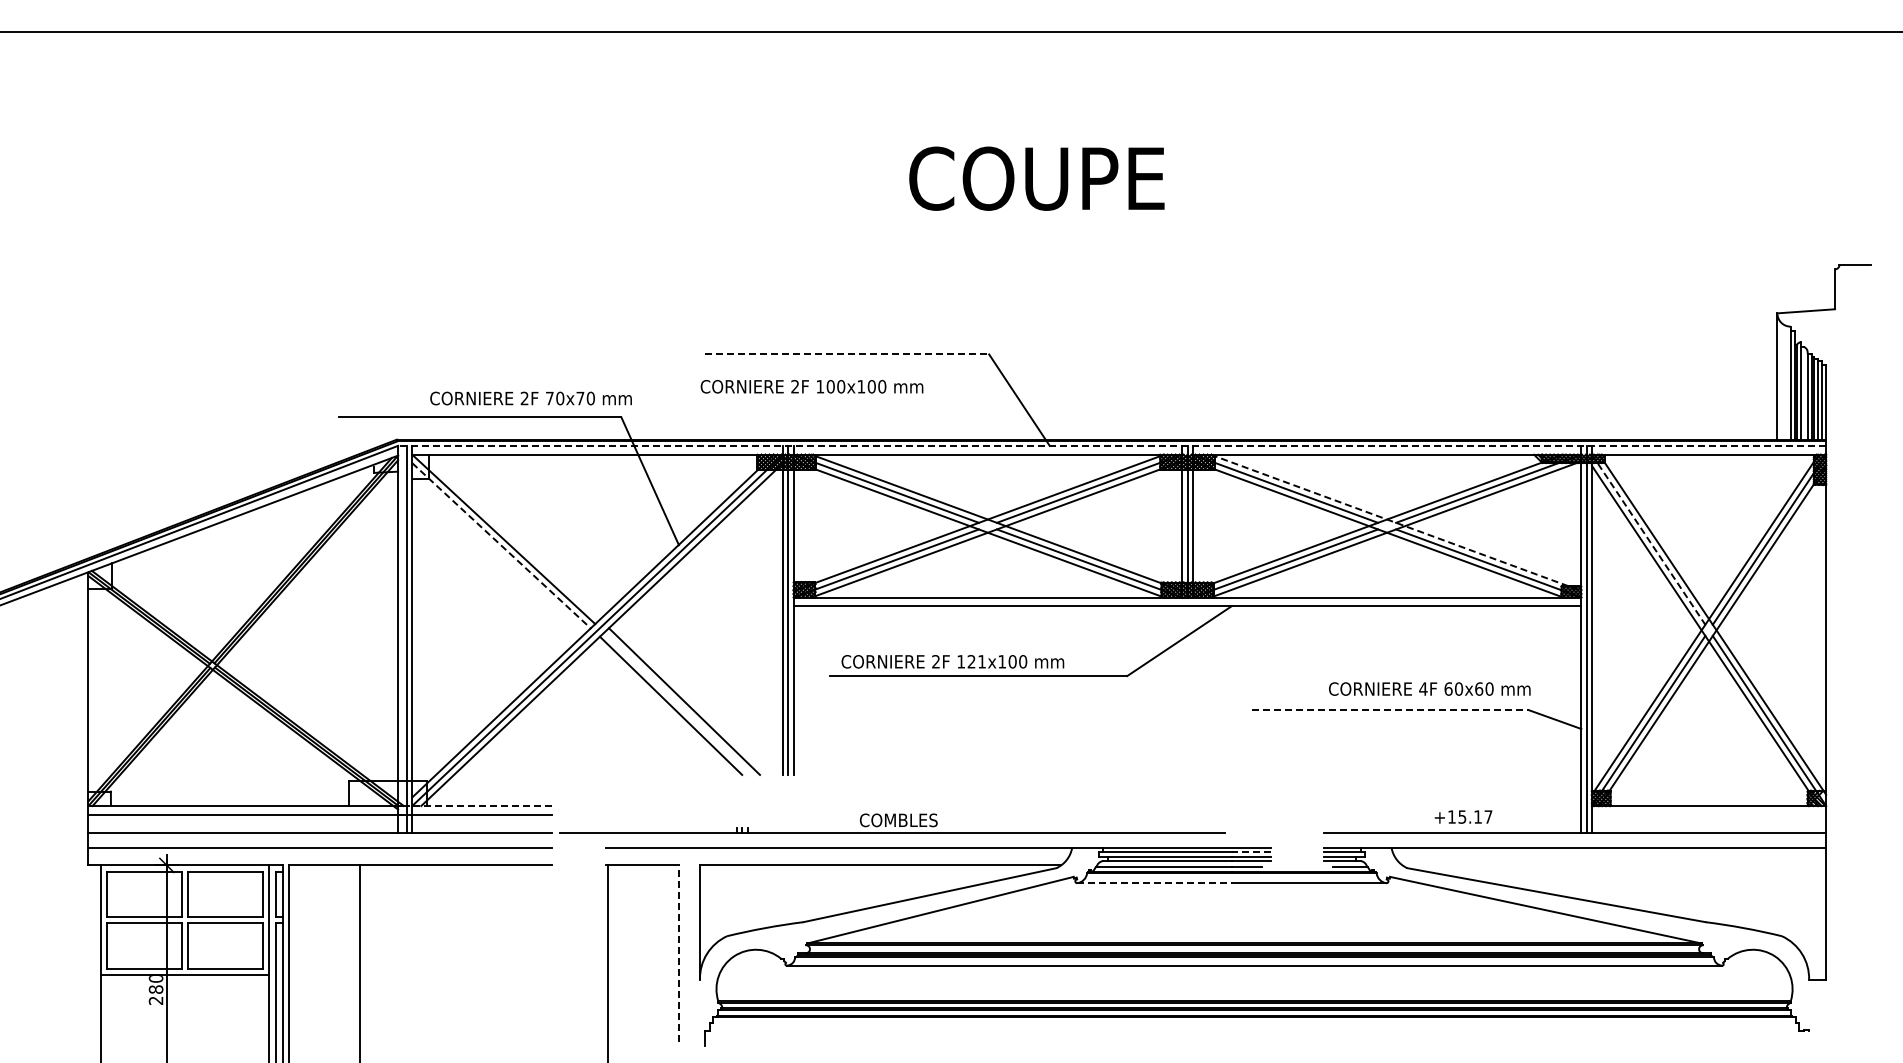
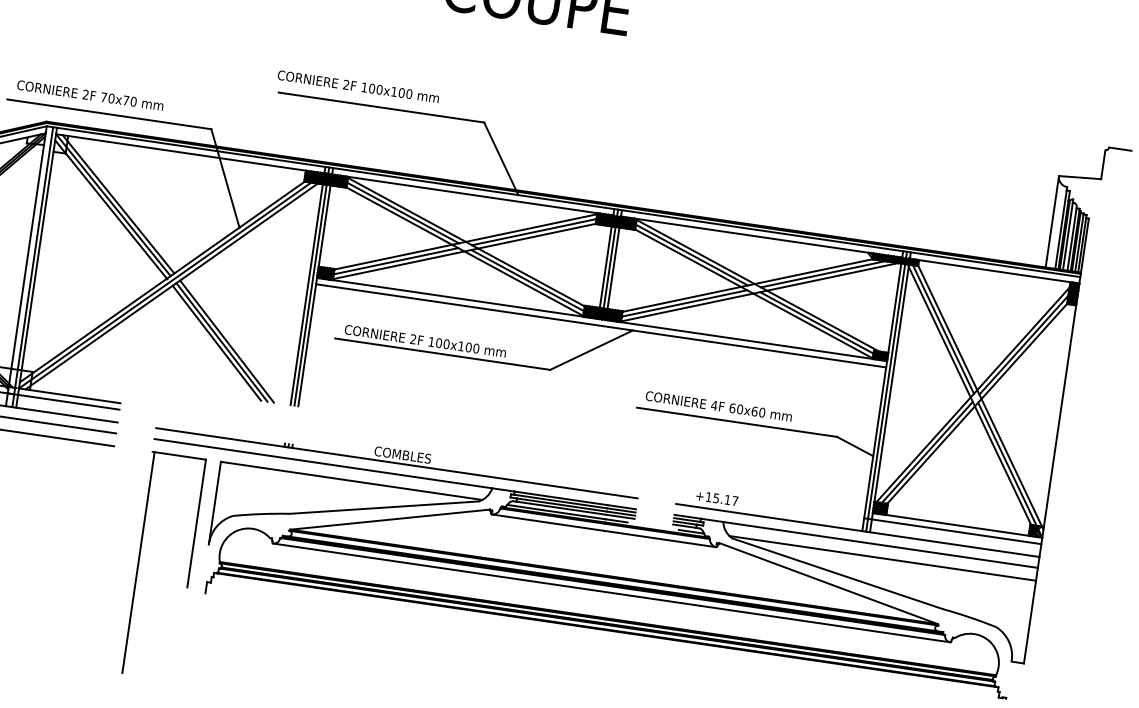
line: (847, 354) -> (381, 107), dashed -> solid
text: (811, 386) -> (358, 86), moved
text: (530, 398) -> (90, 95), moved
line: (1111, 445) -> (563, 201), dashed -> solid
line: (1396, 523) -> (761, 287), dashed -> solid
line: (510, 536) -> (118, 203), added
line: (1648, 540) -> (941, 326), dashed -> solid
line: (502, 546) -> (111, 210), dashed -> solid
text: (976, 661) -> (442, 343), 121x100 -> 100x100
text: (1429, 688) -> (718, 405), moved
line: (677, 703) -> (221, 342), added
line: (1390, 710) -> (737, 422), dashed -> solid
line: (481, 806) -> (69, 396), dashed -> solid
line: (1703, 814) -> (952, 530), added
text: (1463, 816) -> (717, 498), moved
part: (892, 823) -> (398, 456), moved
line: (1251, 852) -> (621, 510), dashed -> solid
line: (1614, 865) -> (882, 558), added
line: (1155, 883) -> (548, 523), dashed -> solid
line: (679, 953) -> (196, 523), dashed -> solid

